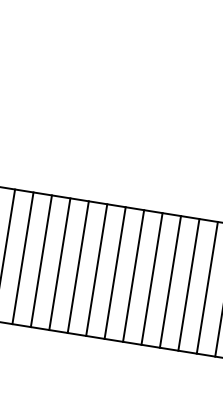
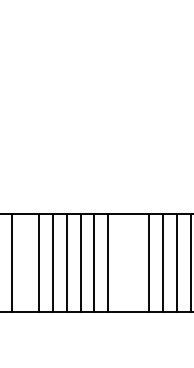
line: (22, 258) -> (25, 263), removed
line: (151, 279) -> (121, 263), removed
line: (170, 282) -> (135, 263), removed

